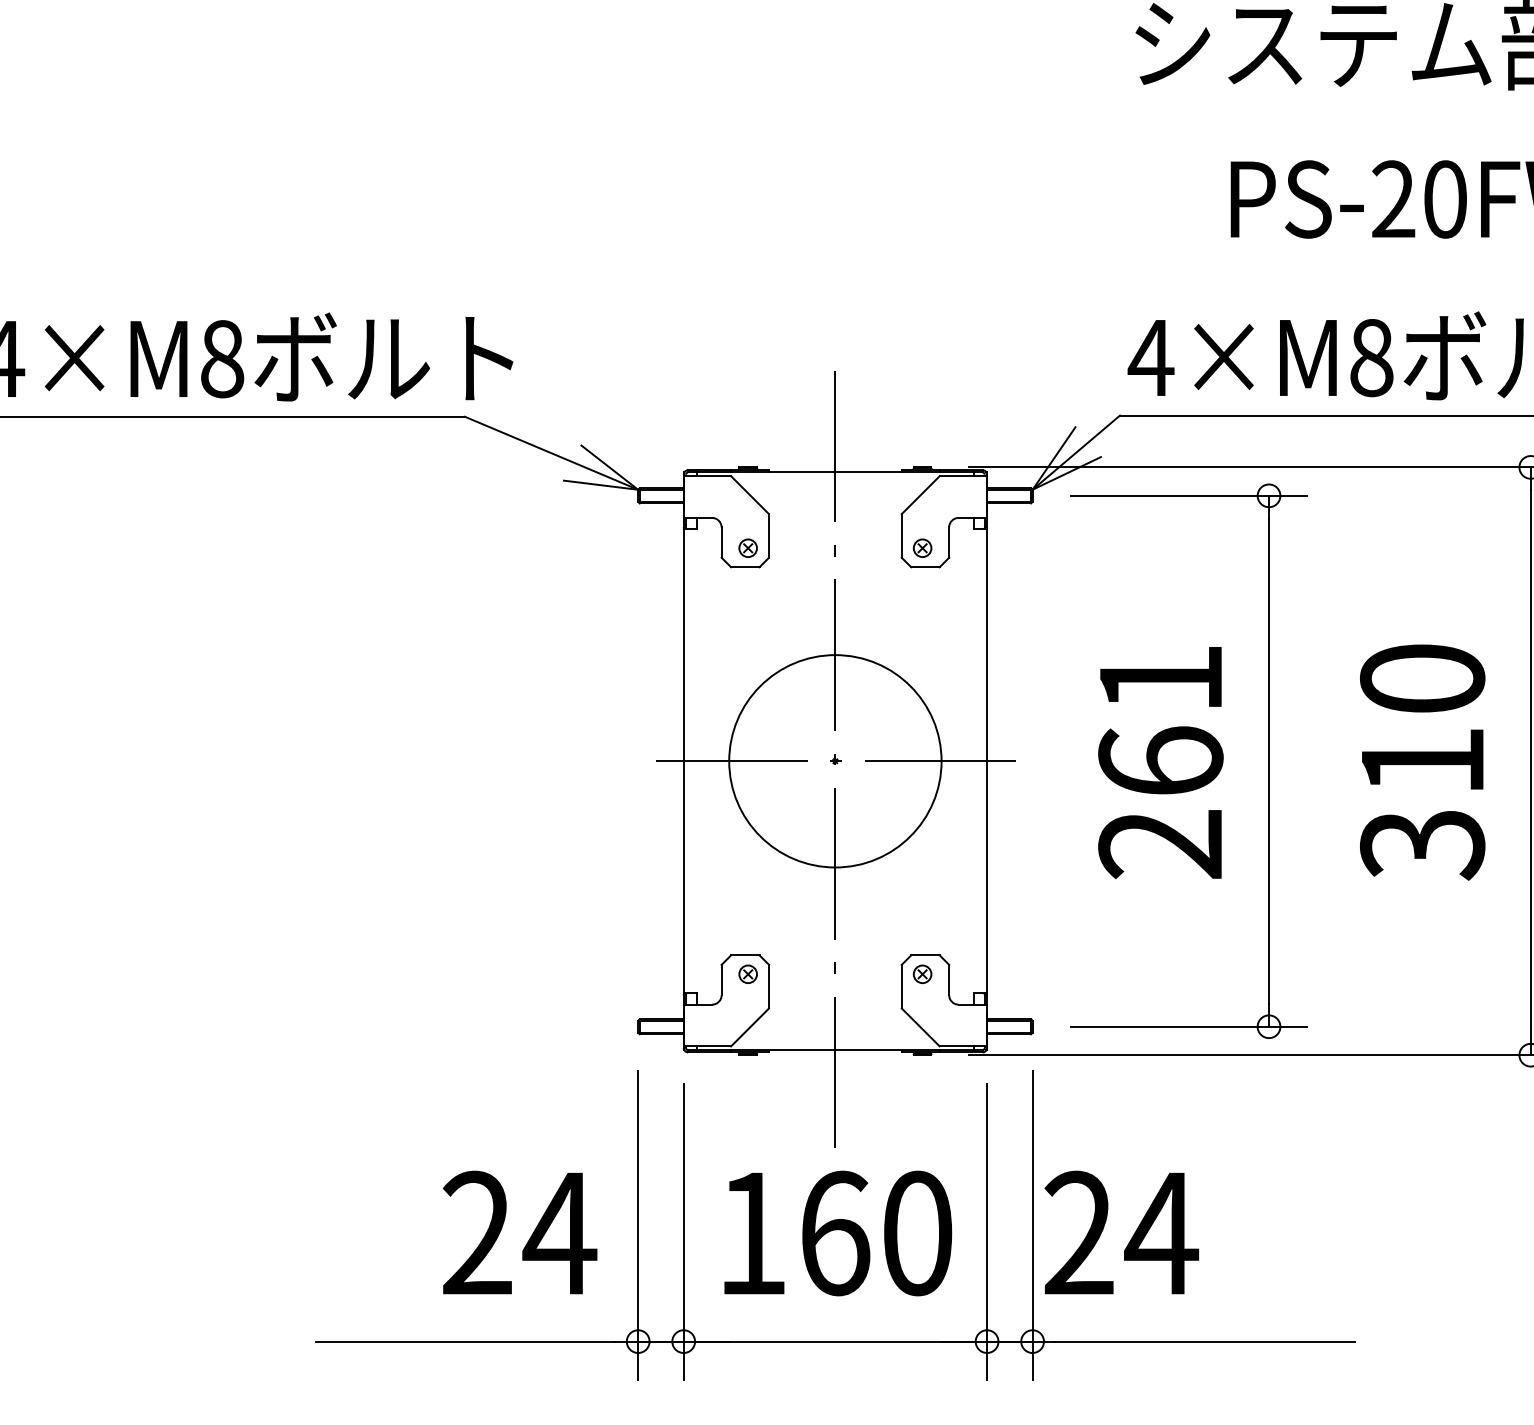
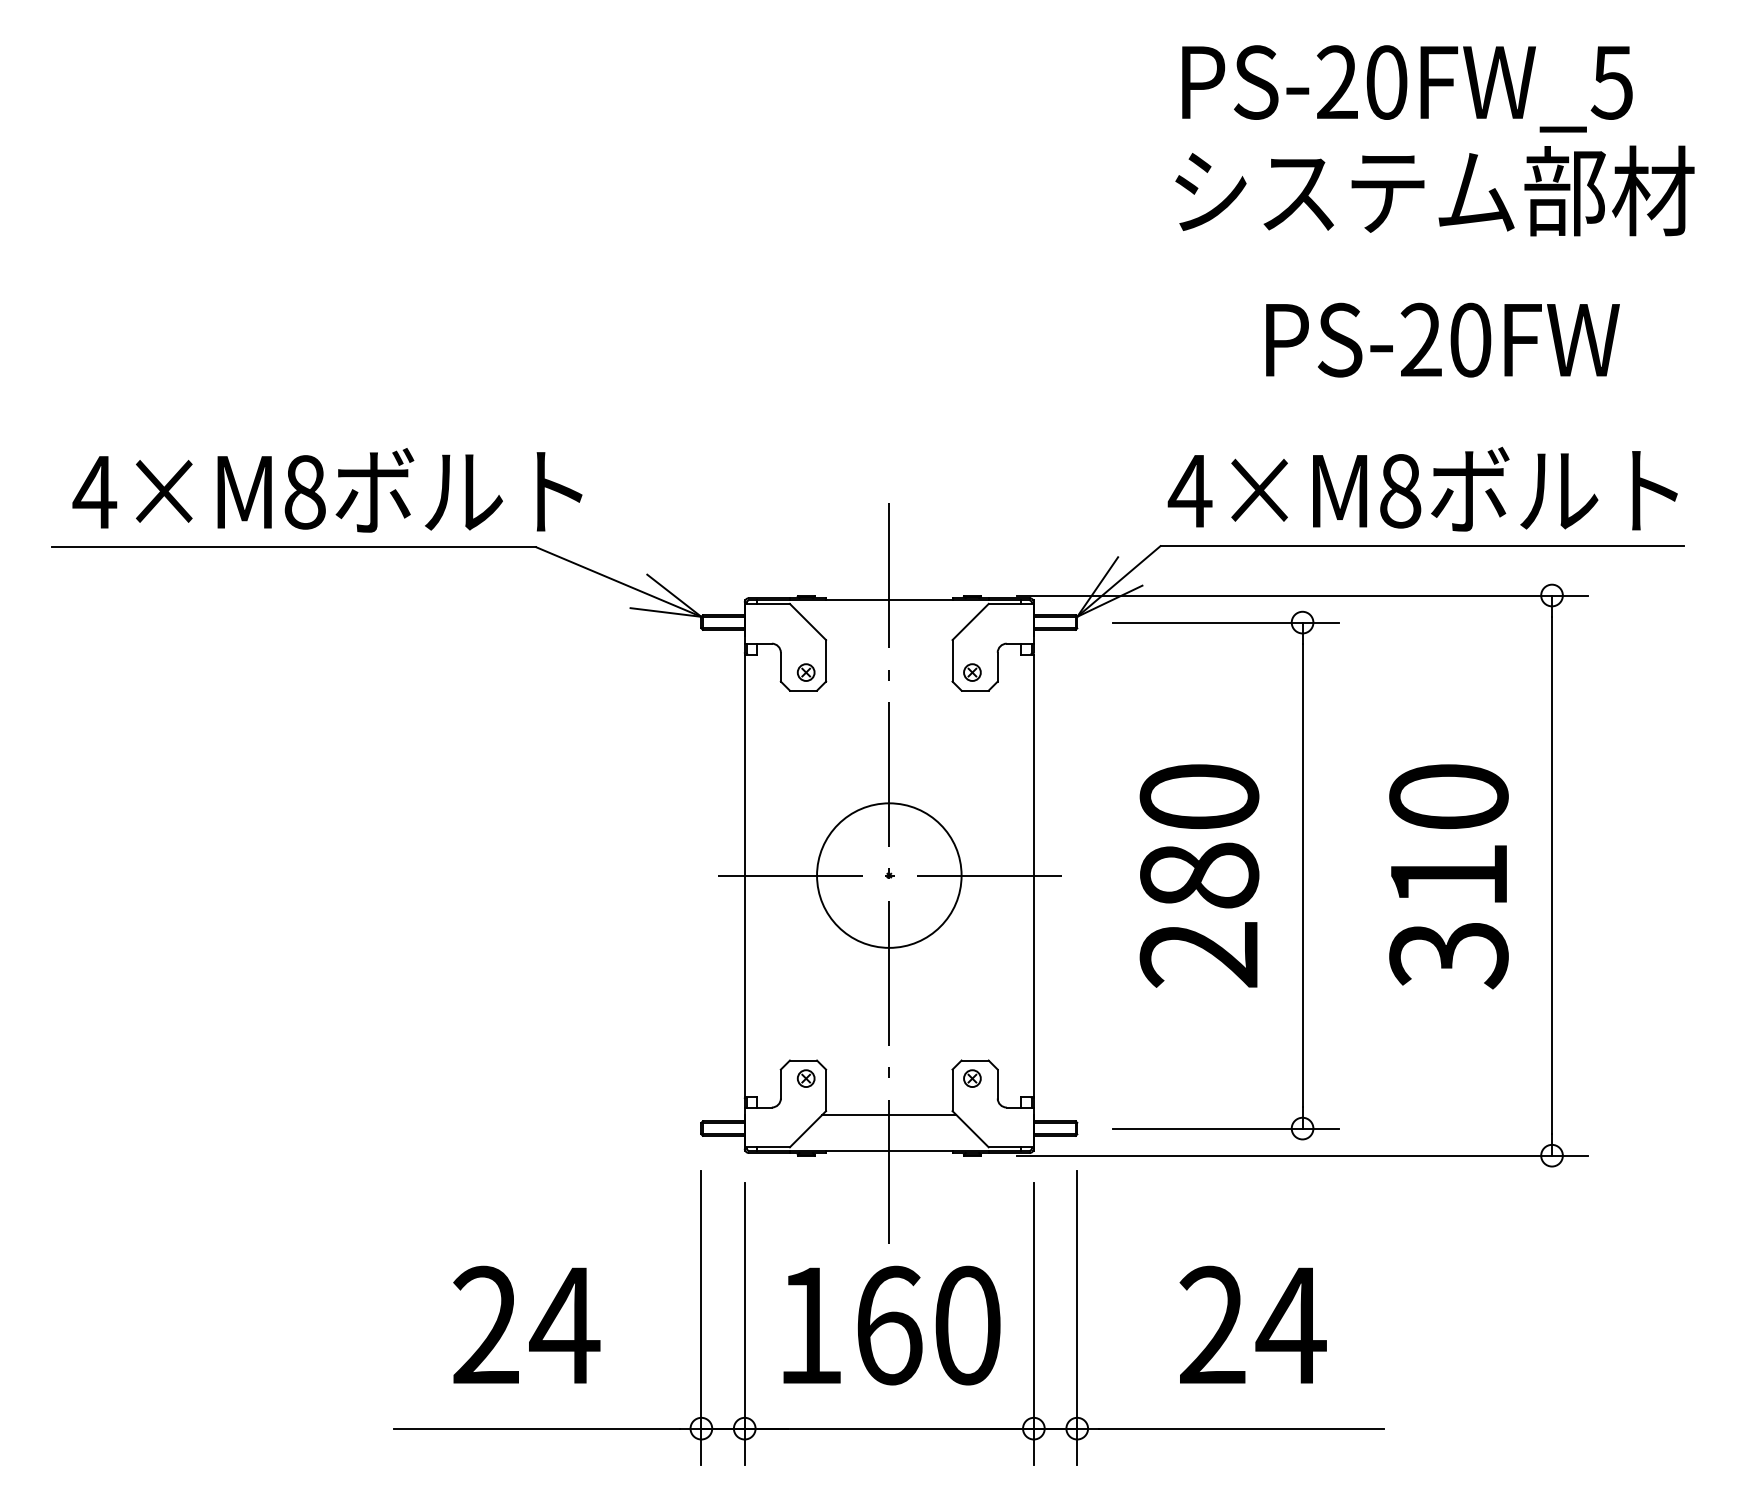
text: (1160, 720) -> (1199, 836), 261 -> 280
circle: (835, 761) -> (889, 875), size x0.71
line: (835, 1011) -> (889, 1114), added
text: (519, 1232) -> (526, 1324), moved
text: (1121, 1232) -> (1252, 1324), moved

